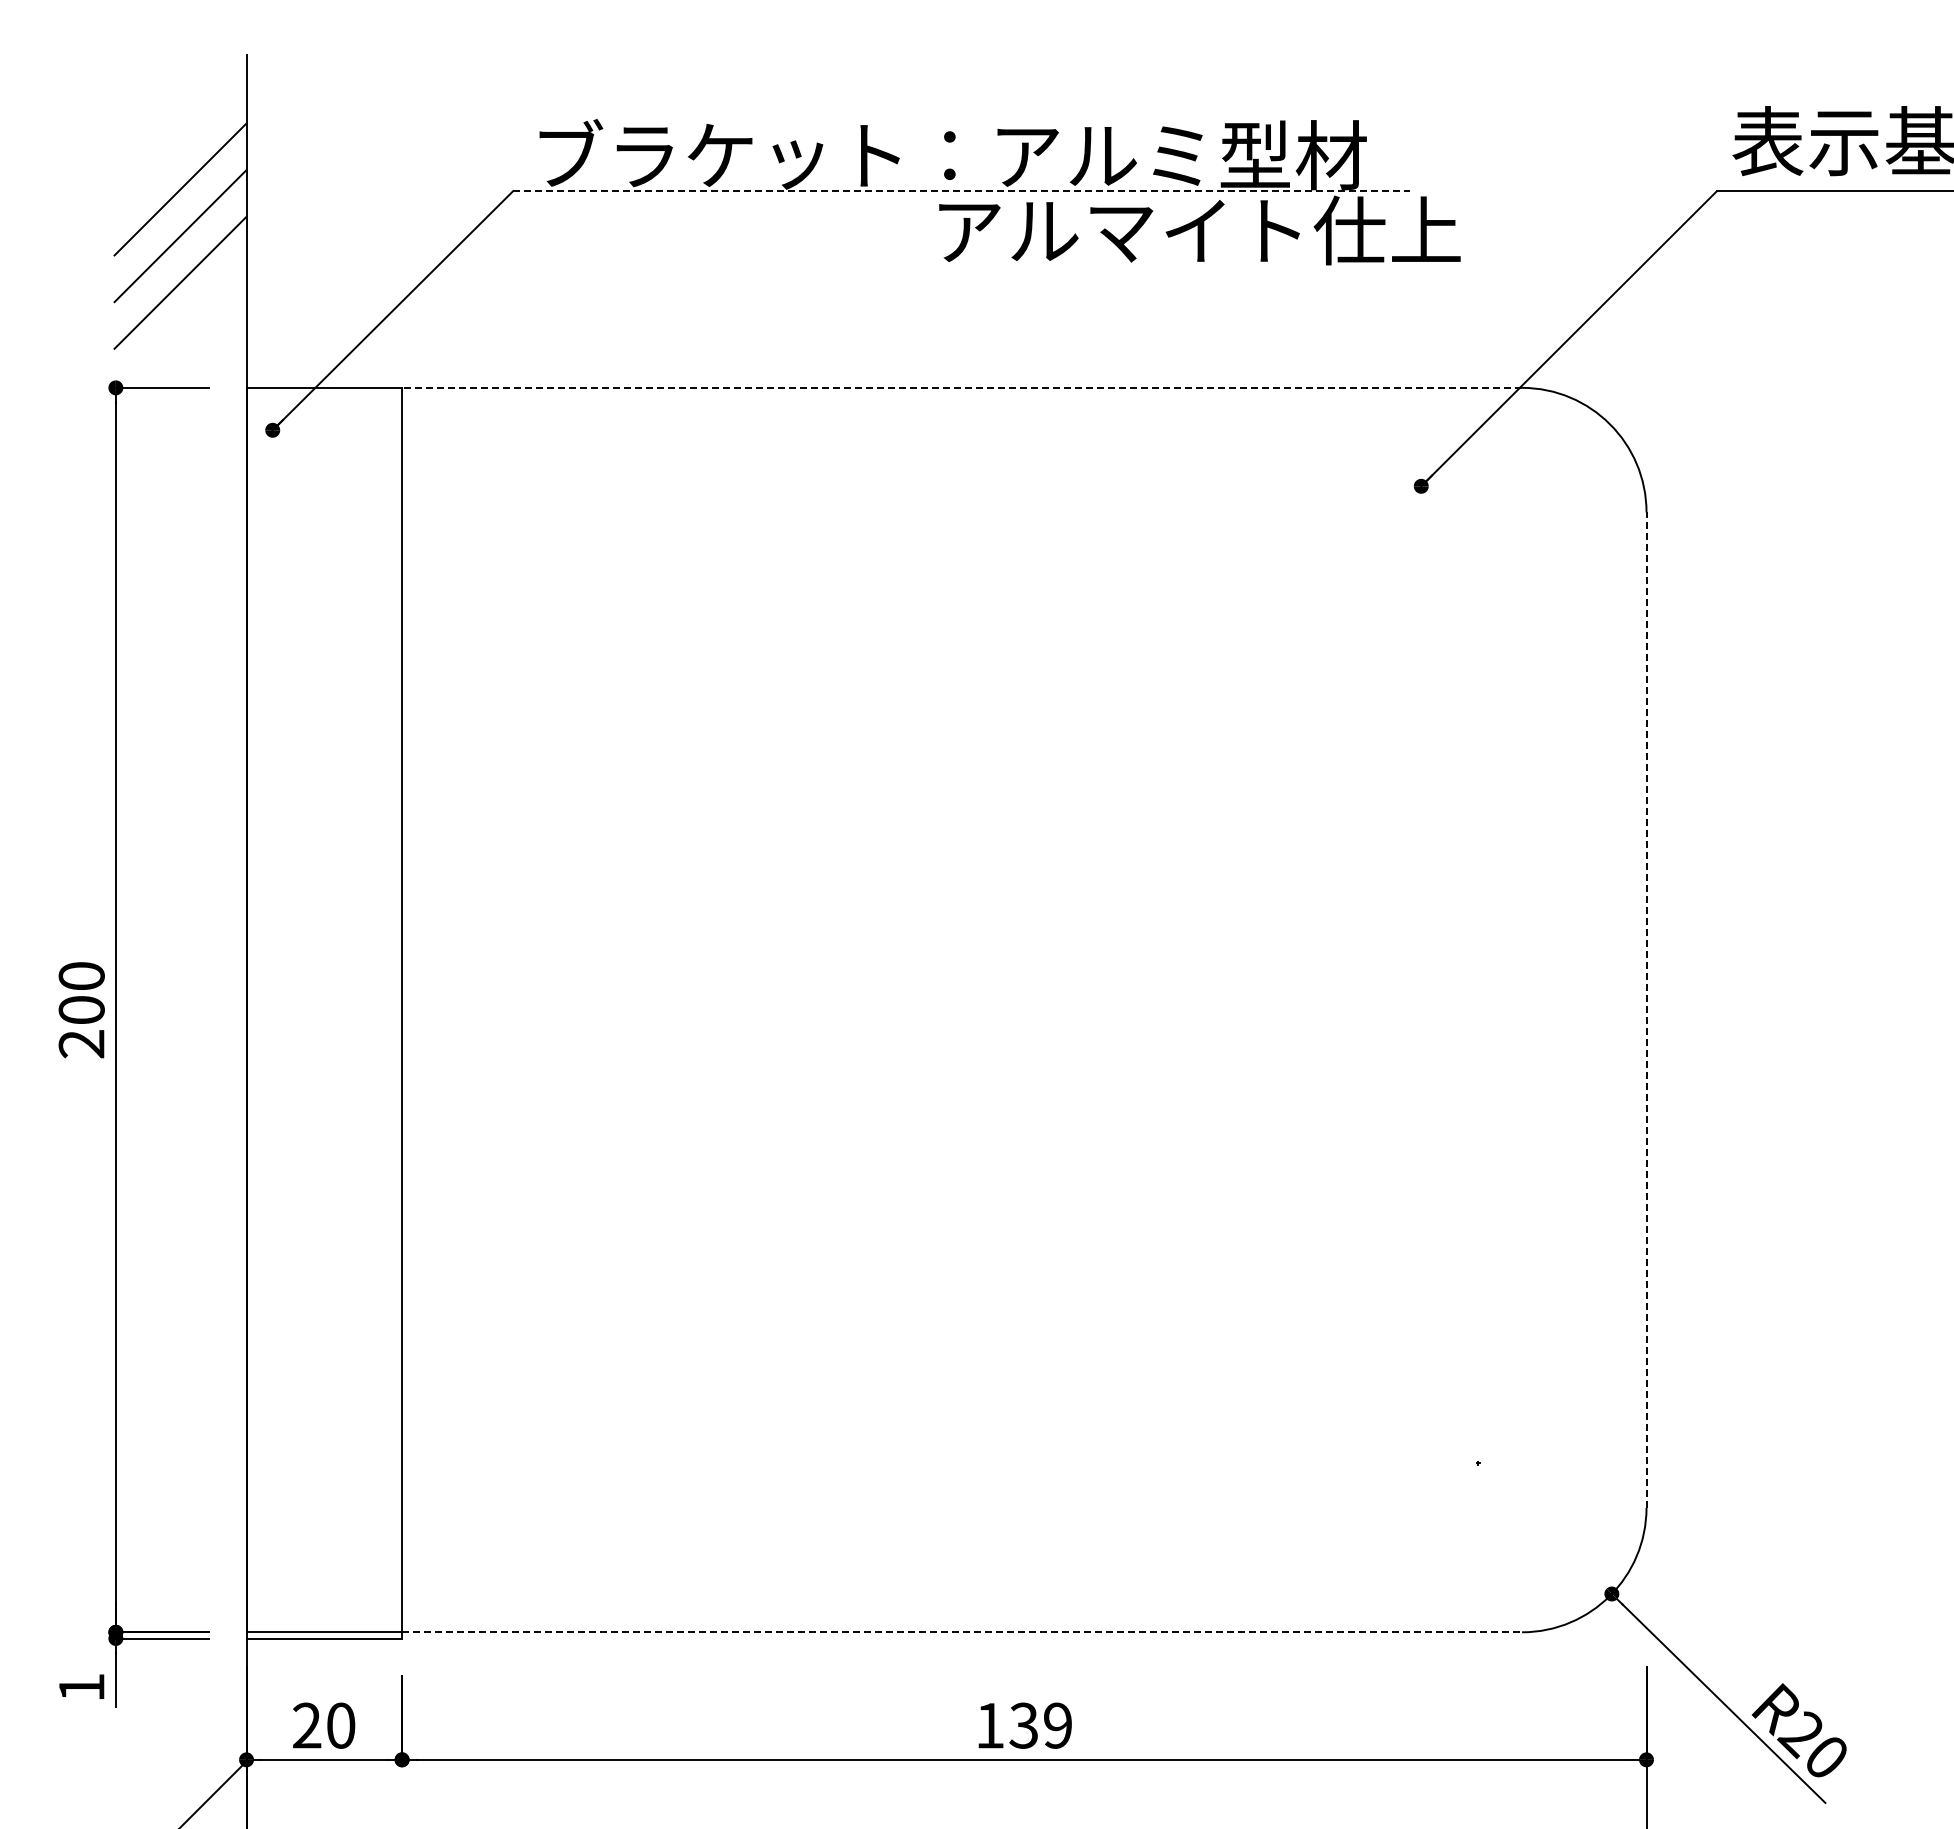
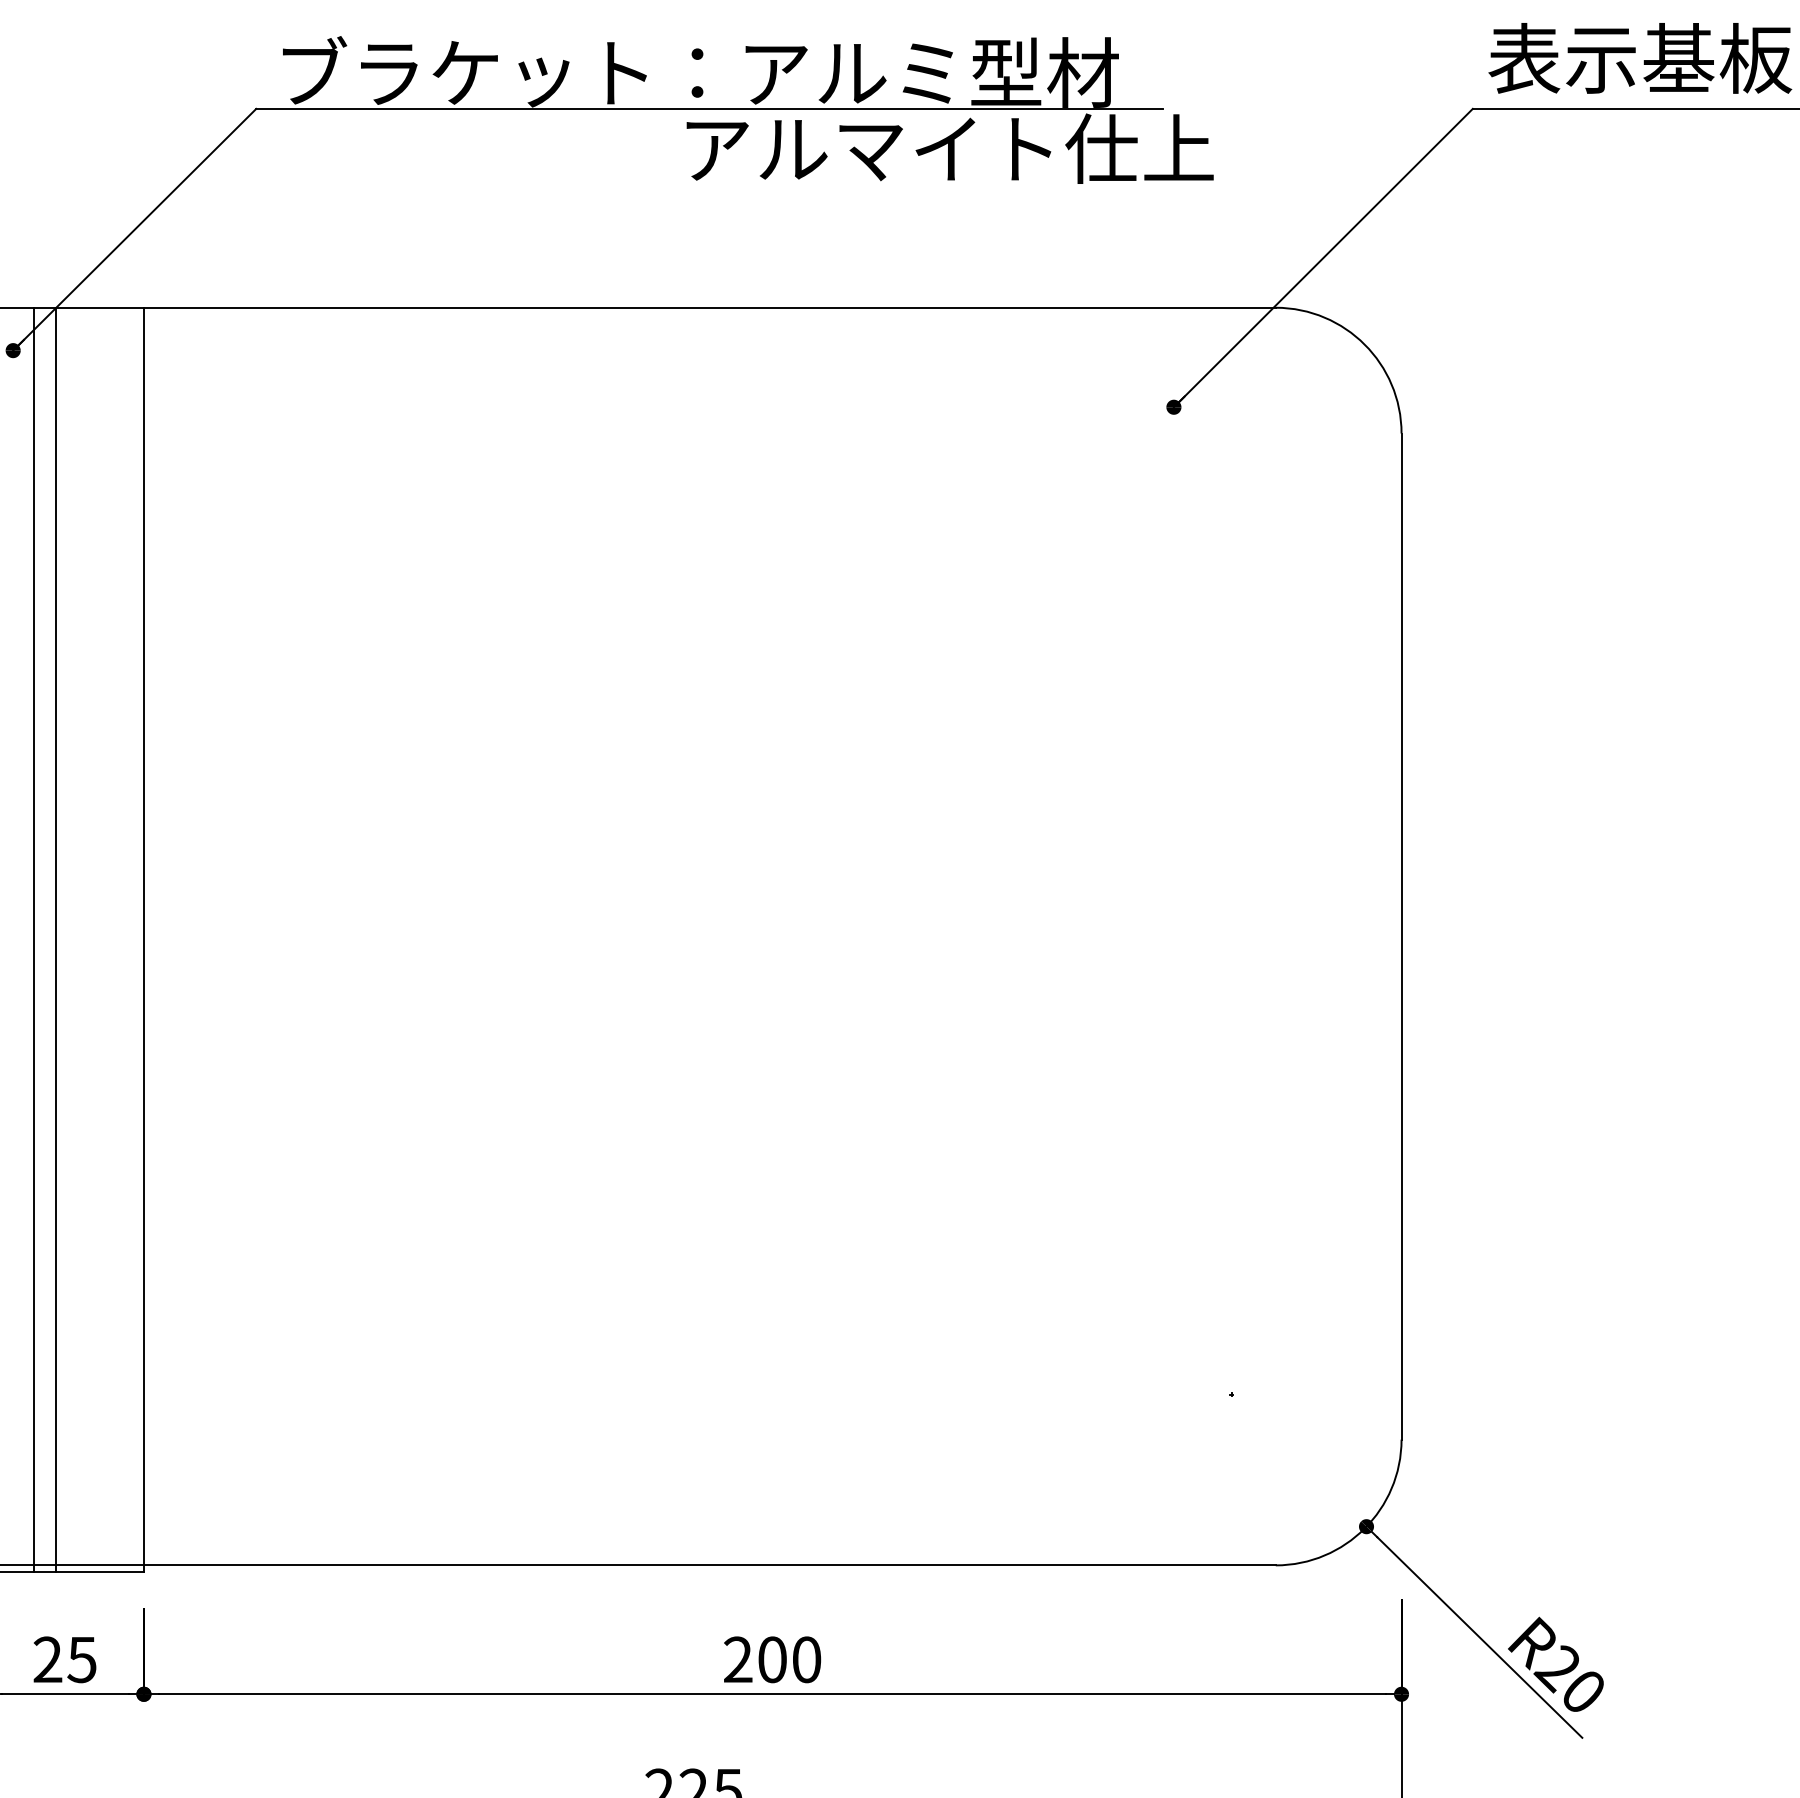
line: (962, 191) -> (710, 109), dashed -> solid
line: (962, 387) -> (710, 307), dashed -> solid
line: (1646, 1010) -> (1401, 936), dashed -> solid
line: (293, 1012) -> (34, 939), added
line: (314, 1012) -> (55, 939), added
line: (962, 1632) -> (710, 1565), dashed -> solid
text: (340, 1725) -> (81, 1659), 20 -> 25
text: (1024, 1725) -> (772, 1659), 139 -> 200

